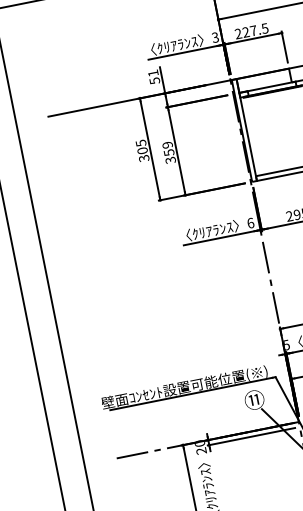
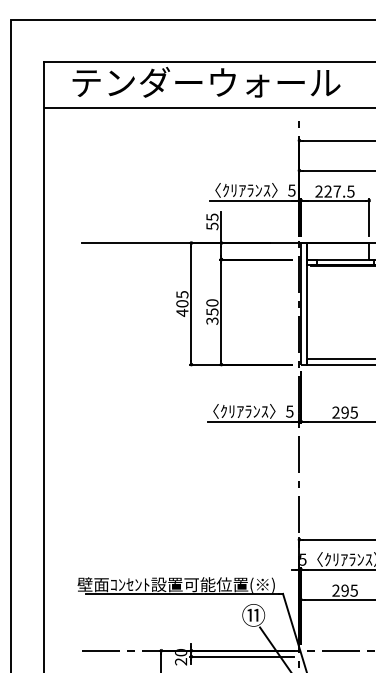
text: (214, 36) -> (291, 189), 3 -> 5
text: (153, 73) -> (212, 217), 51 -> 55
text: (167, 144) -> (212, 302), 359 -> 350
text: (144, 158) -> (182, 312), 305 -> 405
text: (250, 223) -> (289, 411), 6 -> 5

